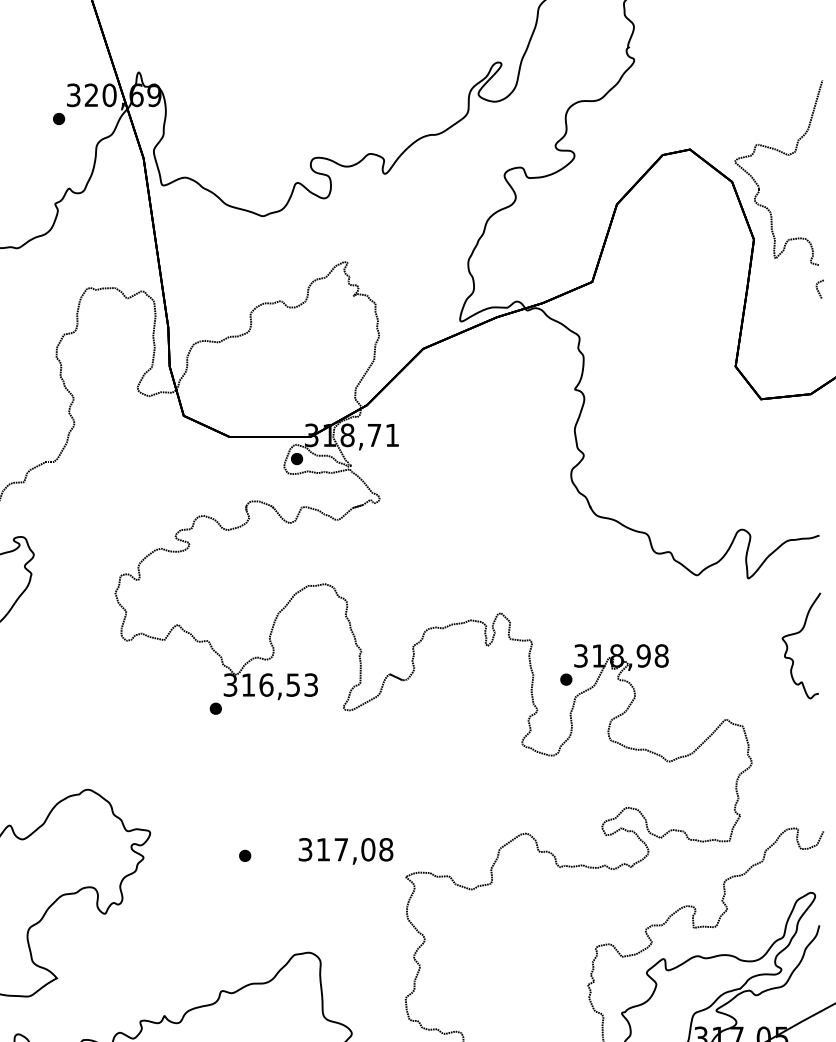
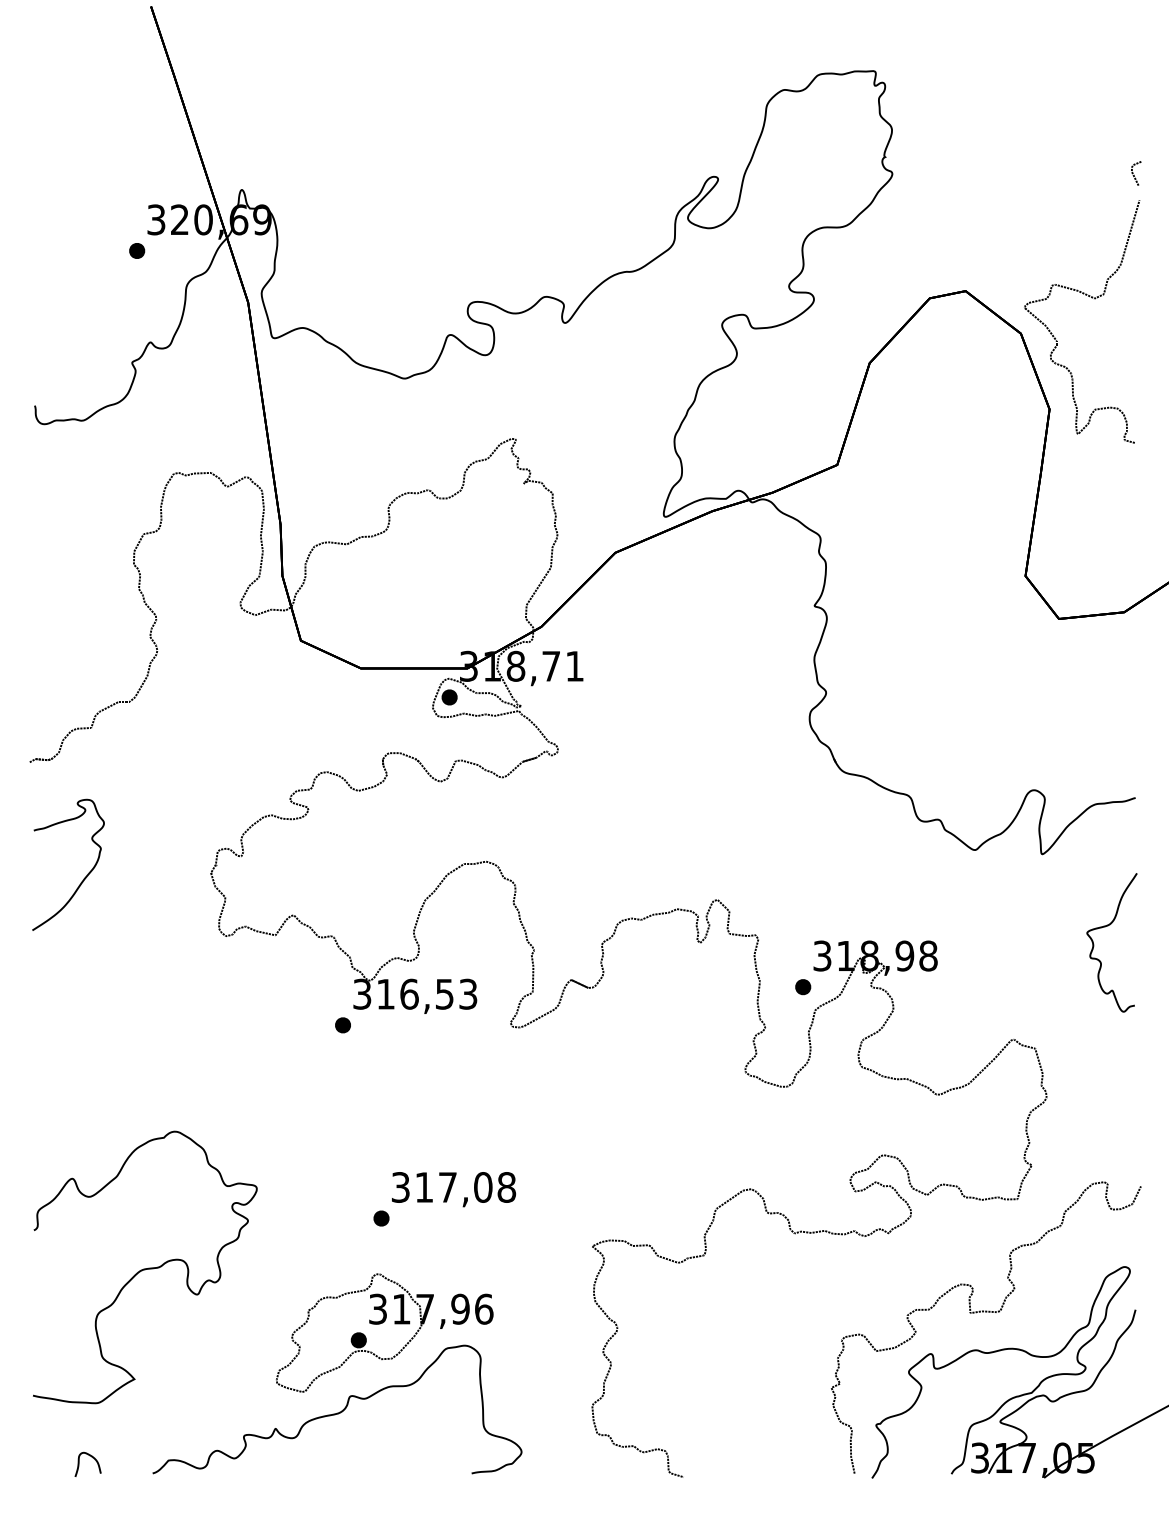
line: (818, 289) -> (1134, 174), moved
text: (346, 851) -> (454, 1189), moved
part: (244, 936) -> (380, 1324), added

